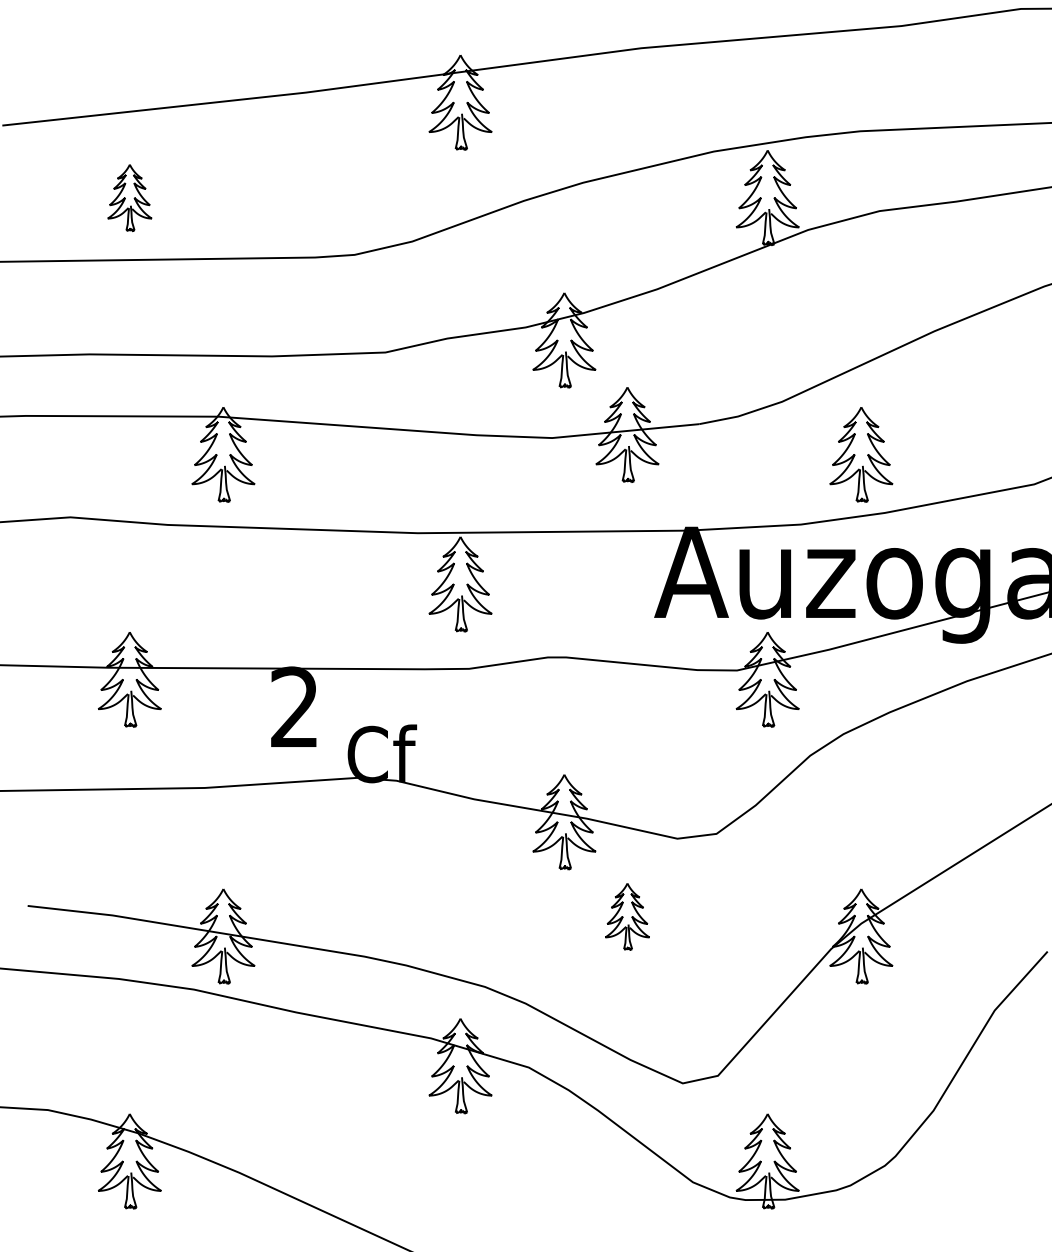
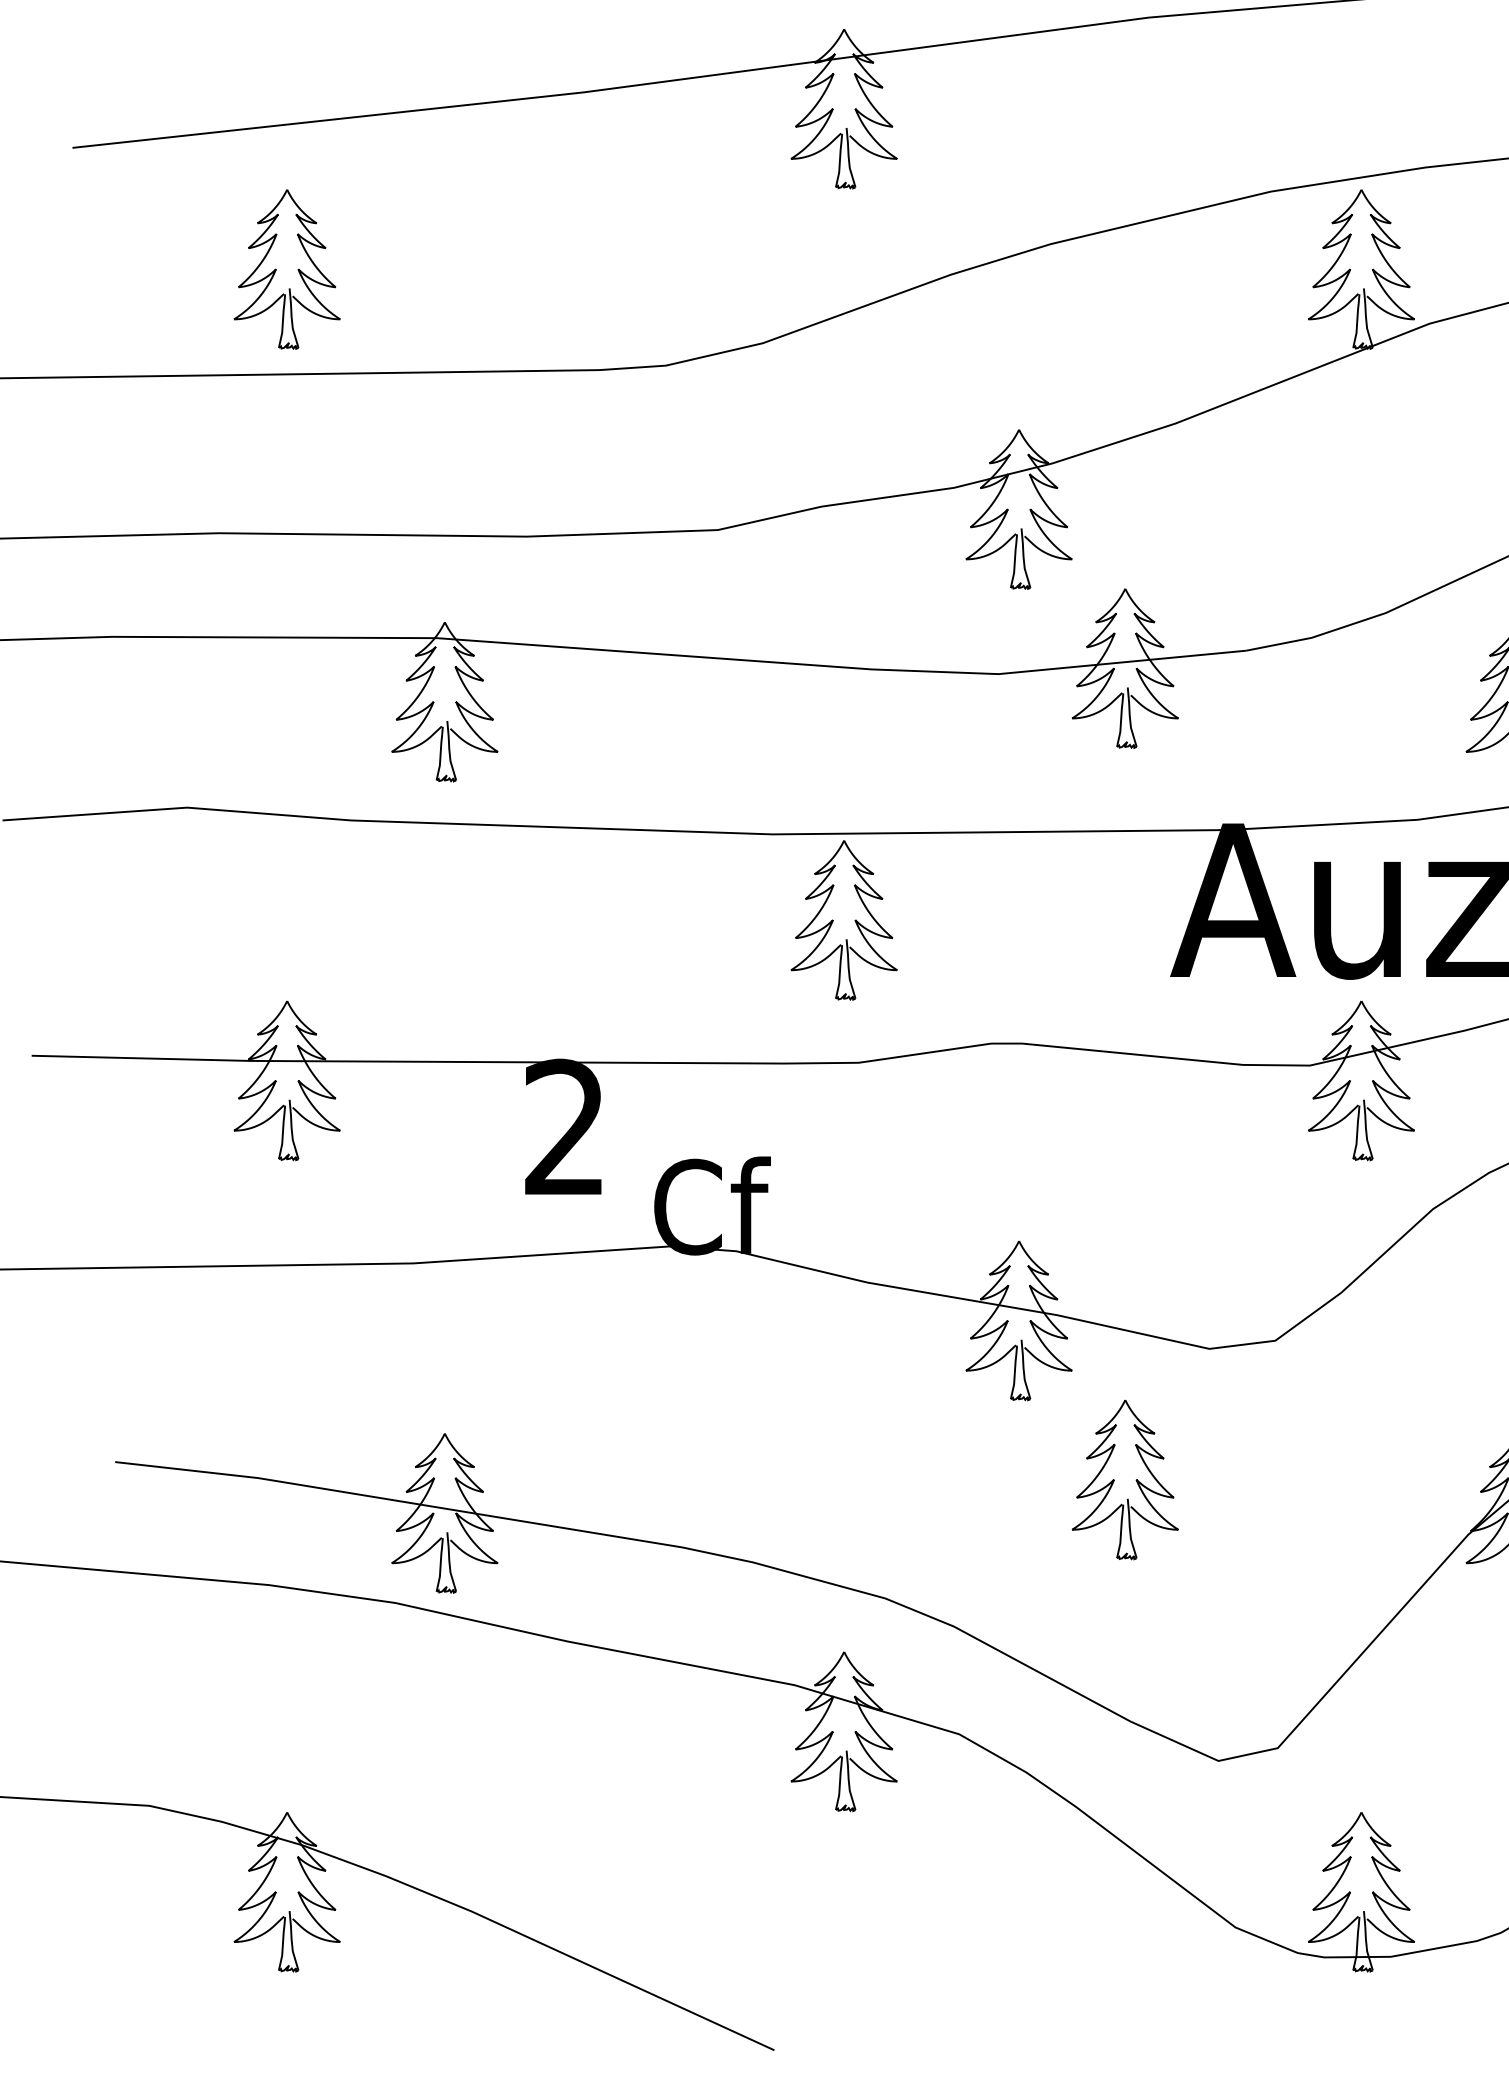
part: (129, 197) -> (286, 268), size x1.43
part: (627, 916) -> (1125, 1479), size x1.43

